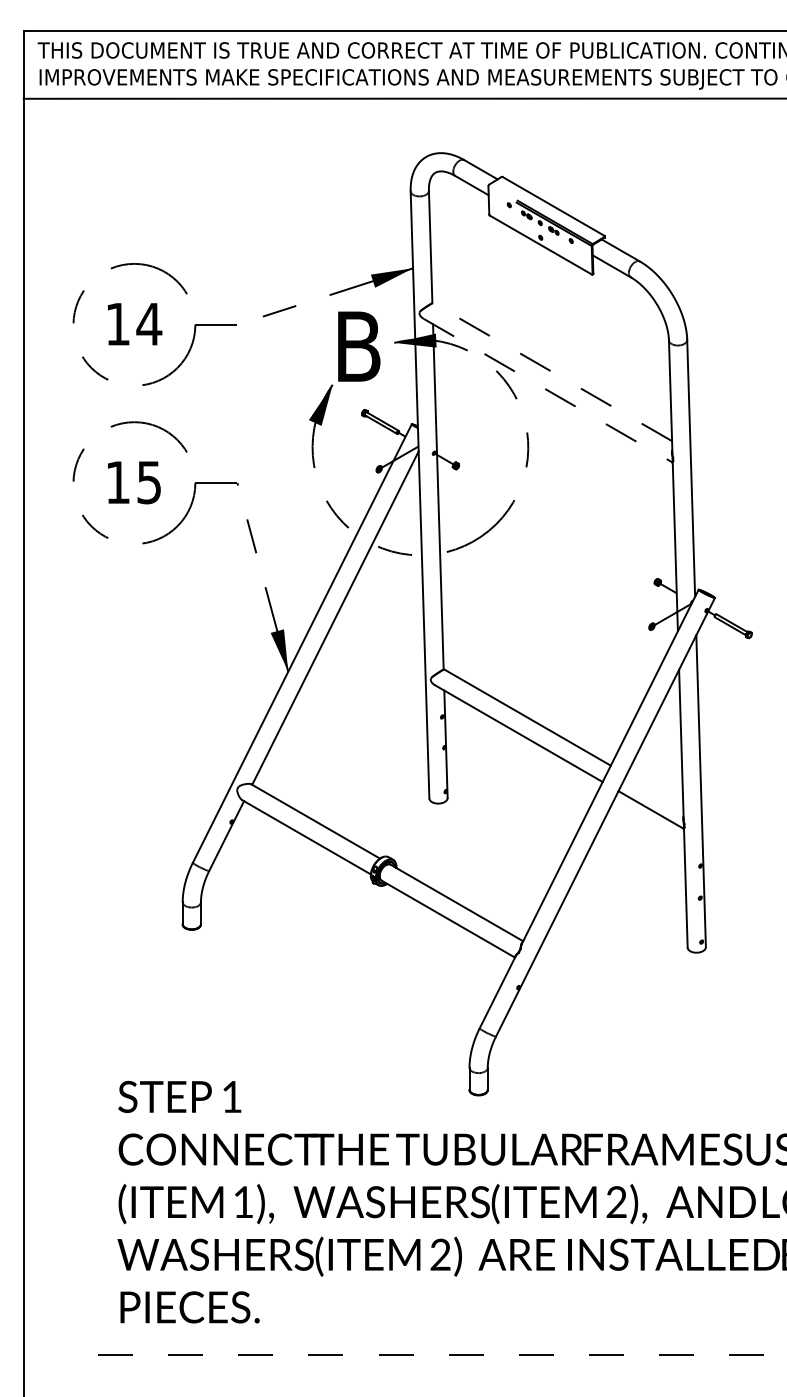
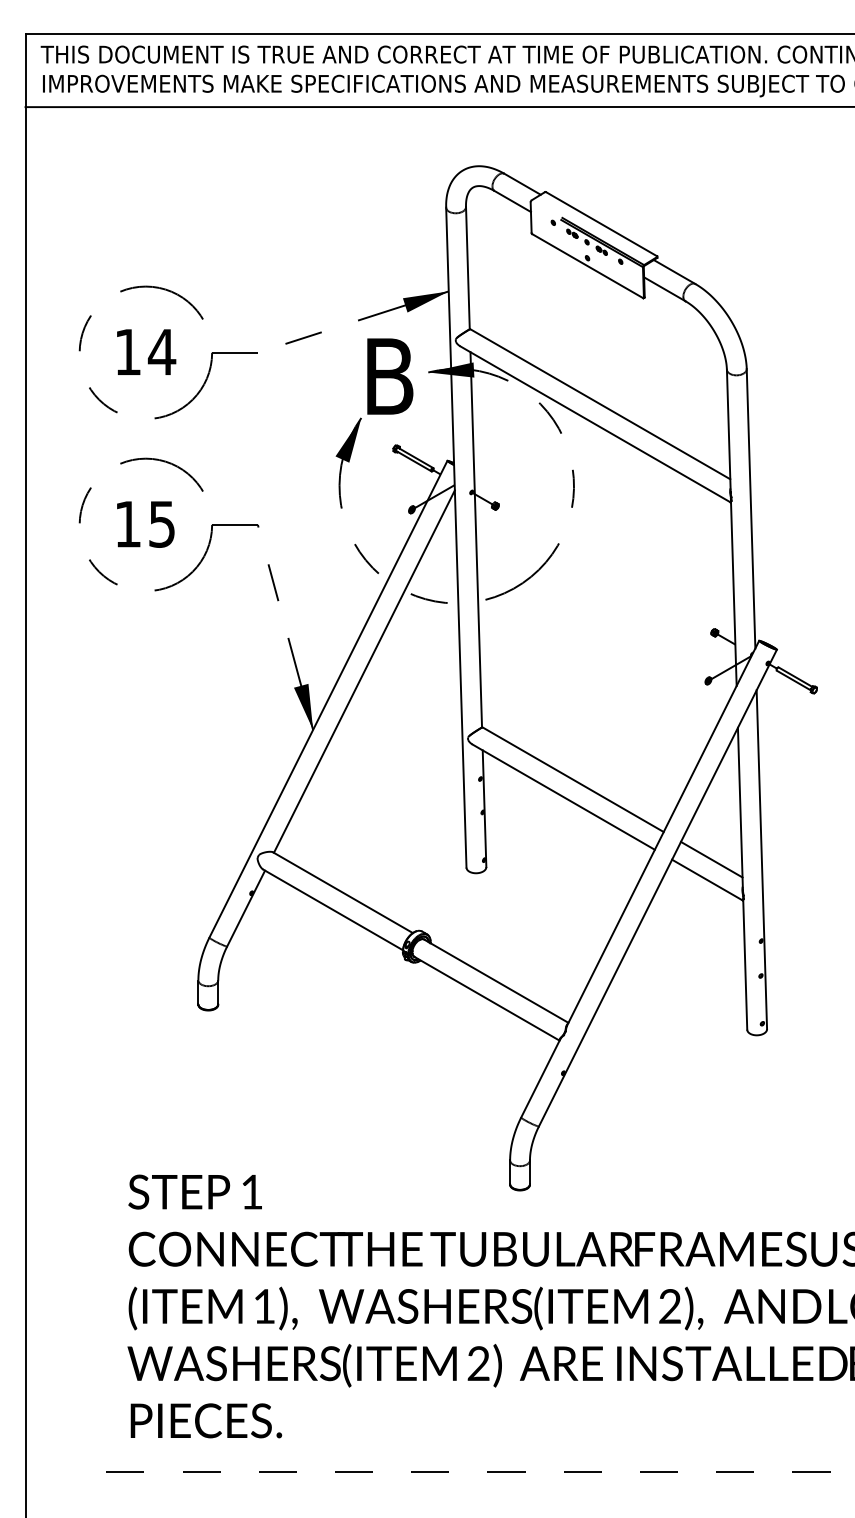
line: (551, 371) -> (599, 403), dashed -> solid
line: (548, 390) -> (595, 424), dashed -> solid
line: (654, 790) -> (711, 859), added

